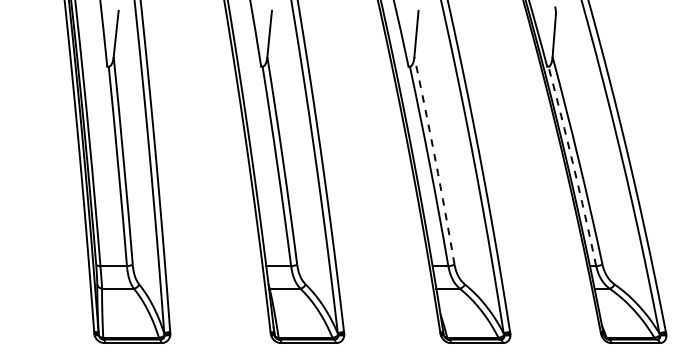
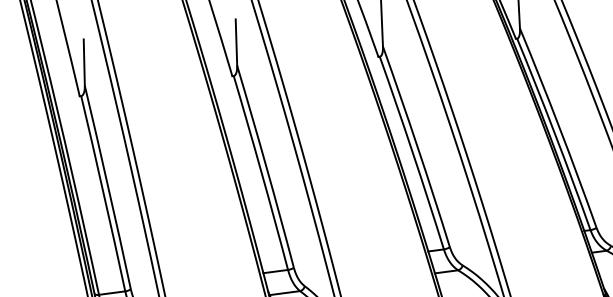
arc: (435, 160) -> (417, 146), dashed -> solid
arc: (573, 166) -> (555, 134), dashed -> solid

